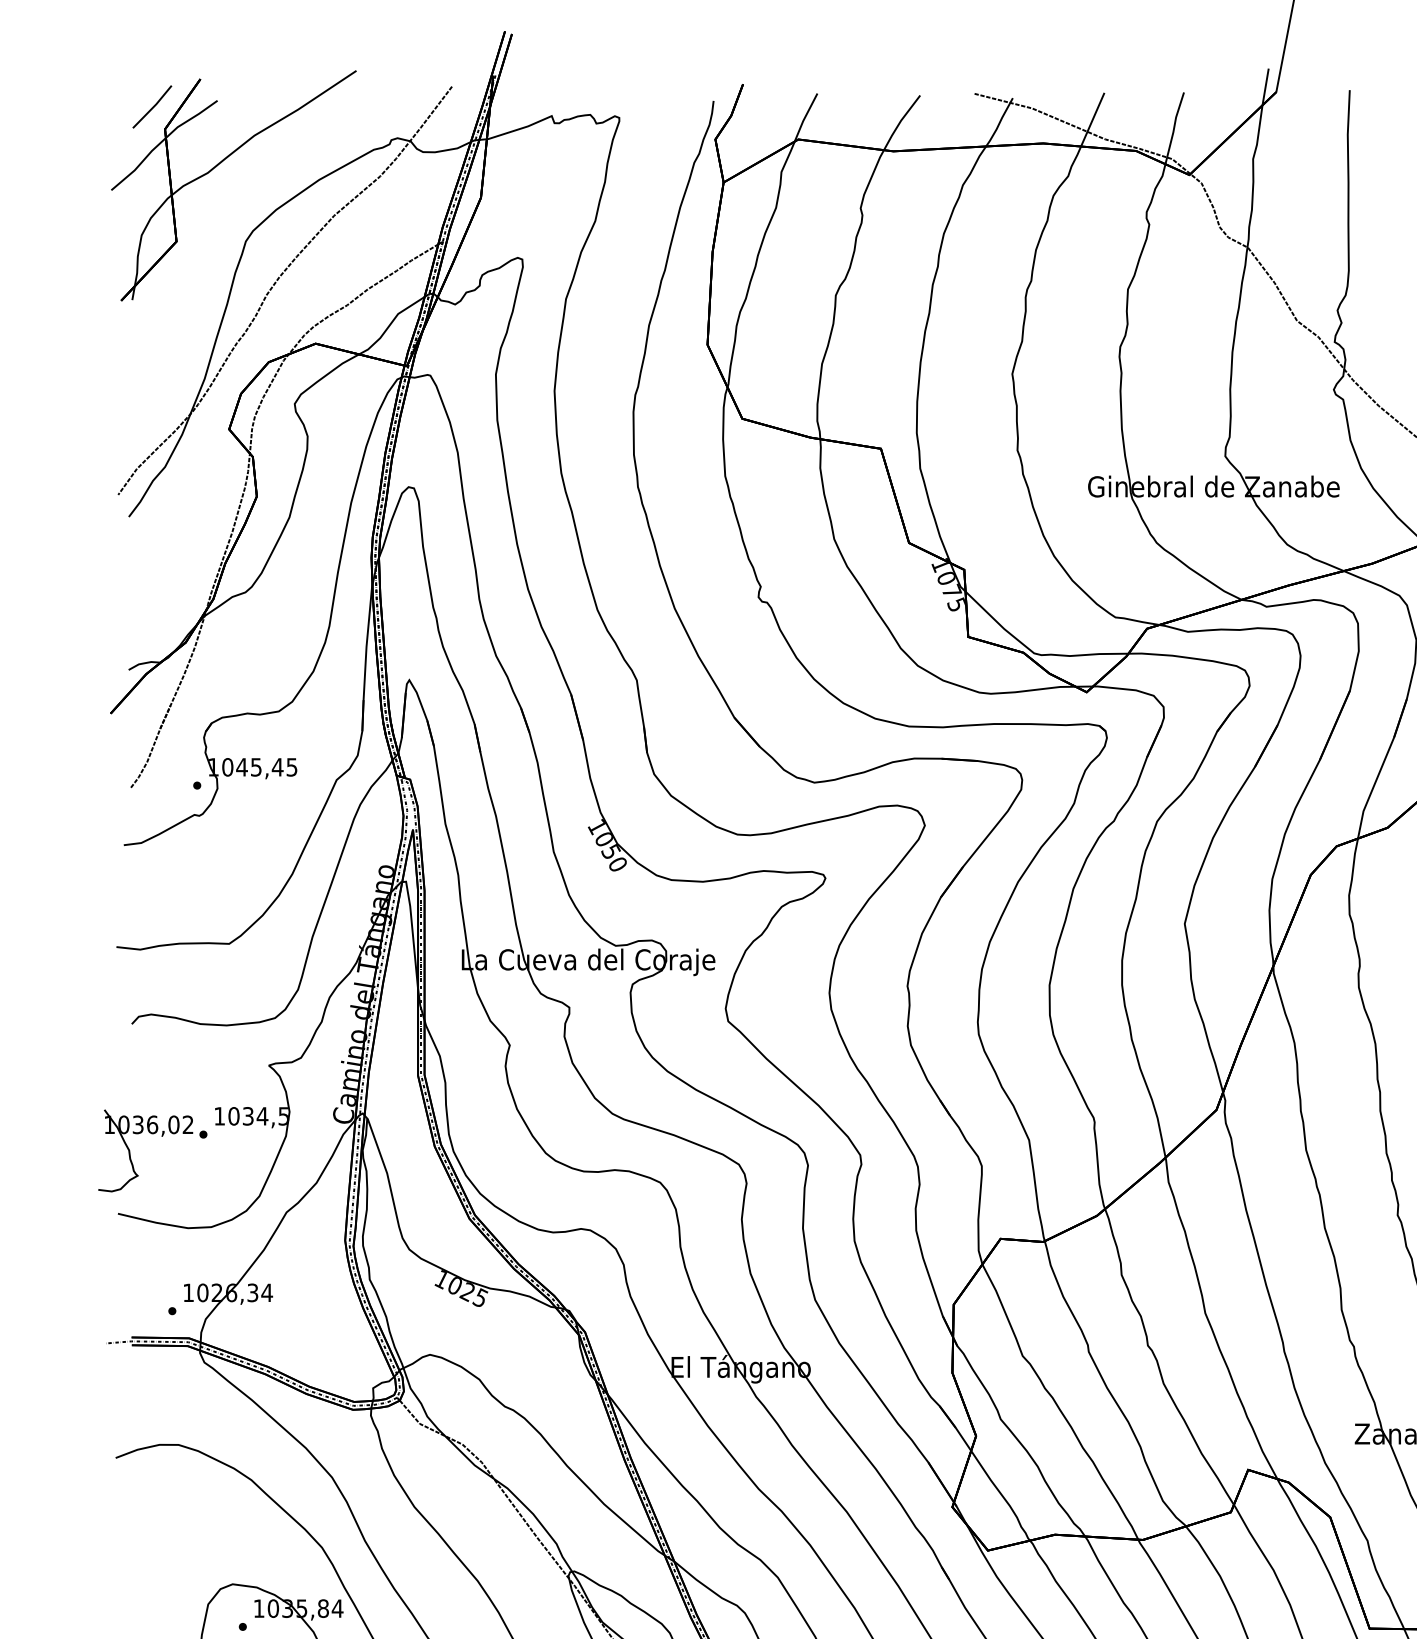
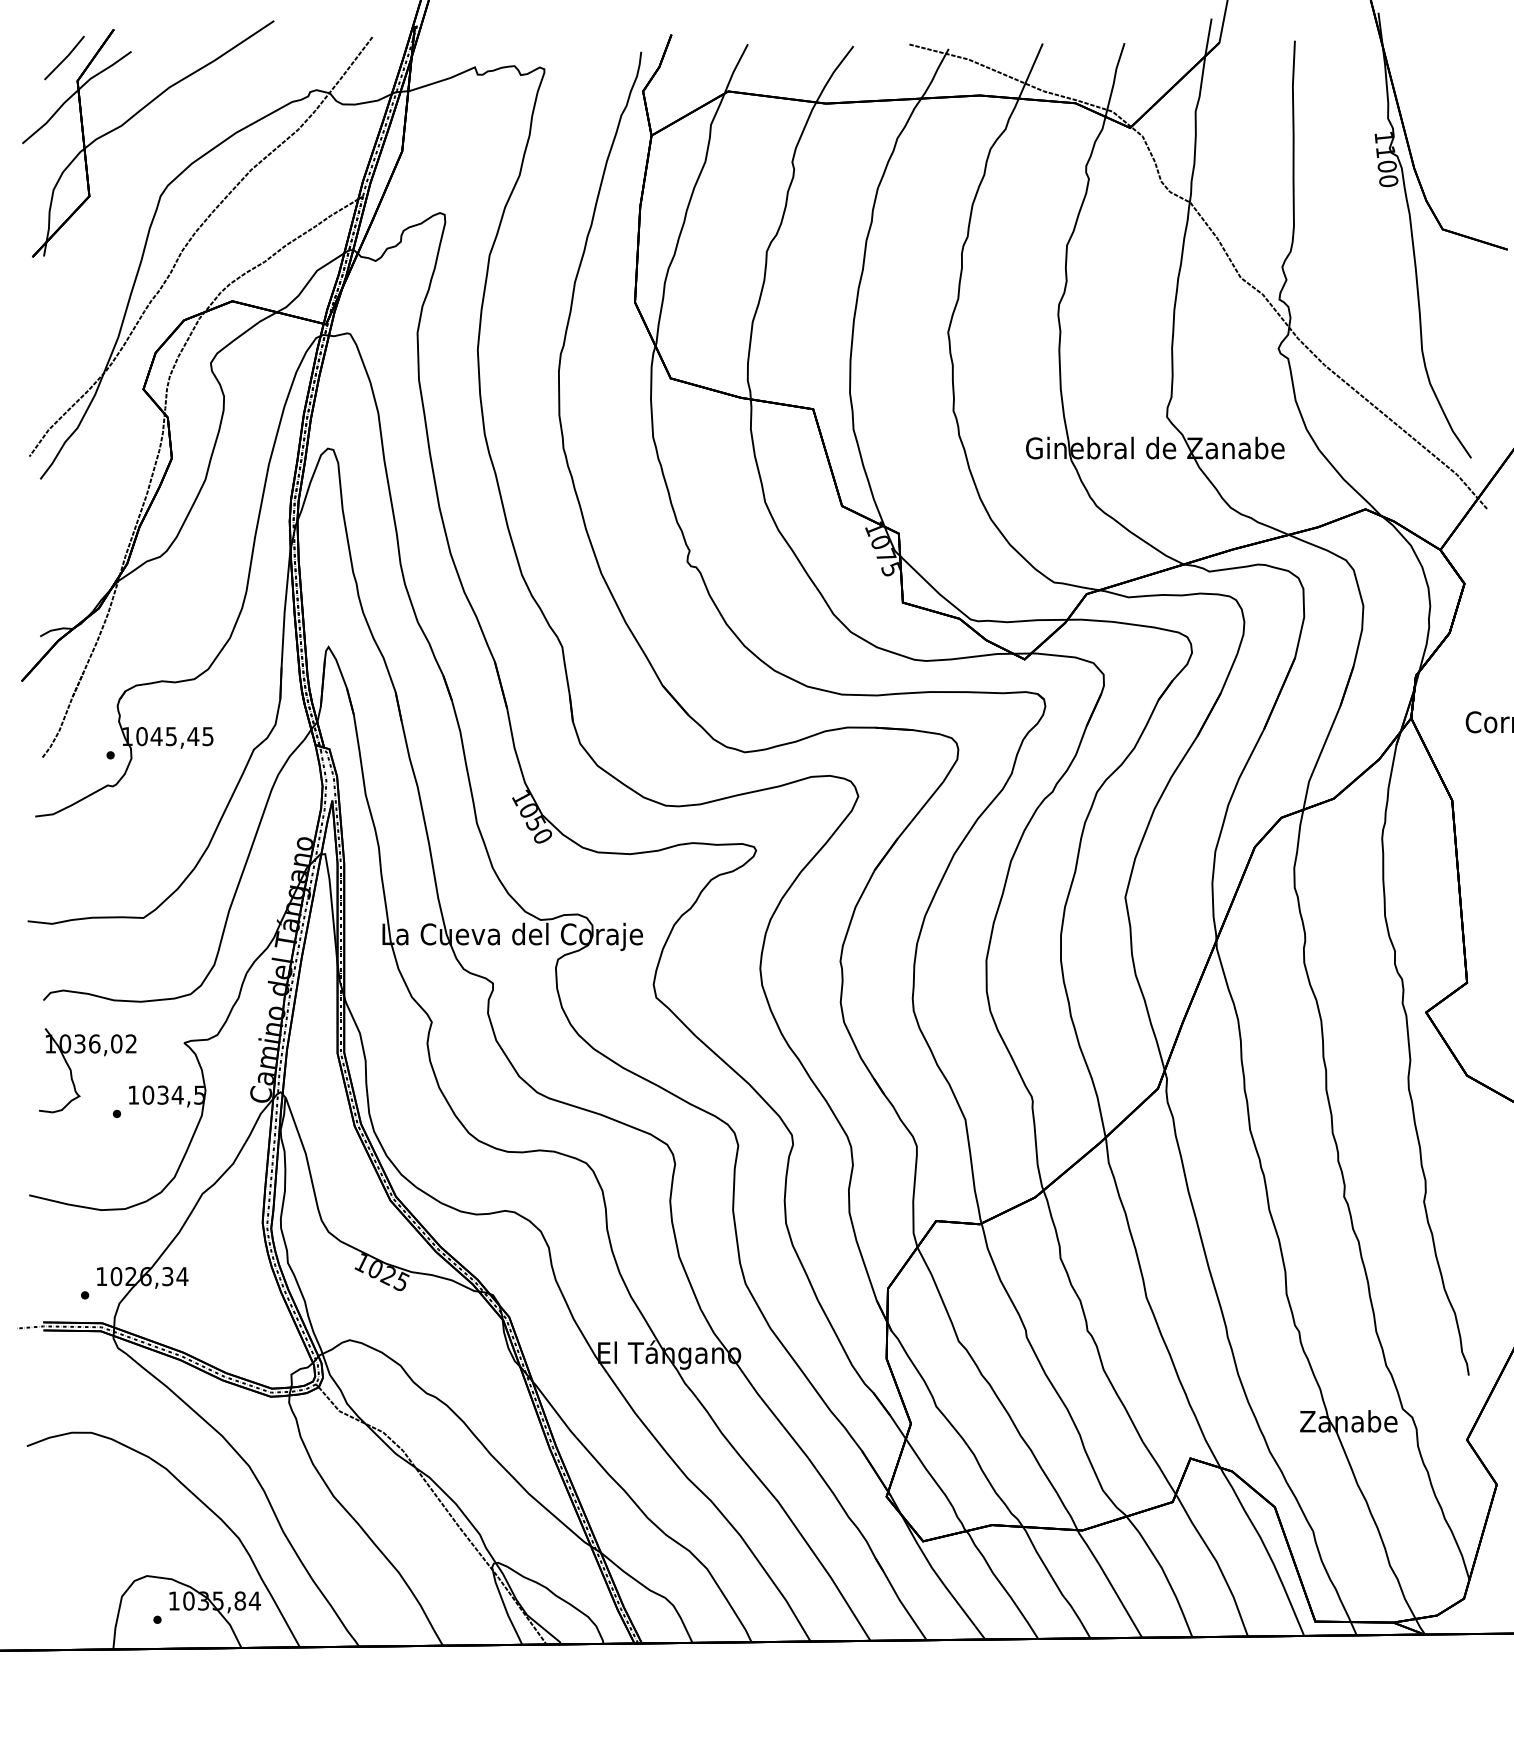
part: (130, 1154) -> (72, 1074), moved

